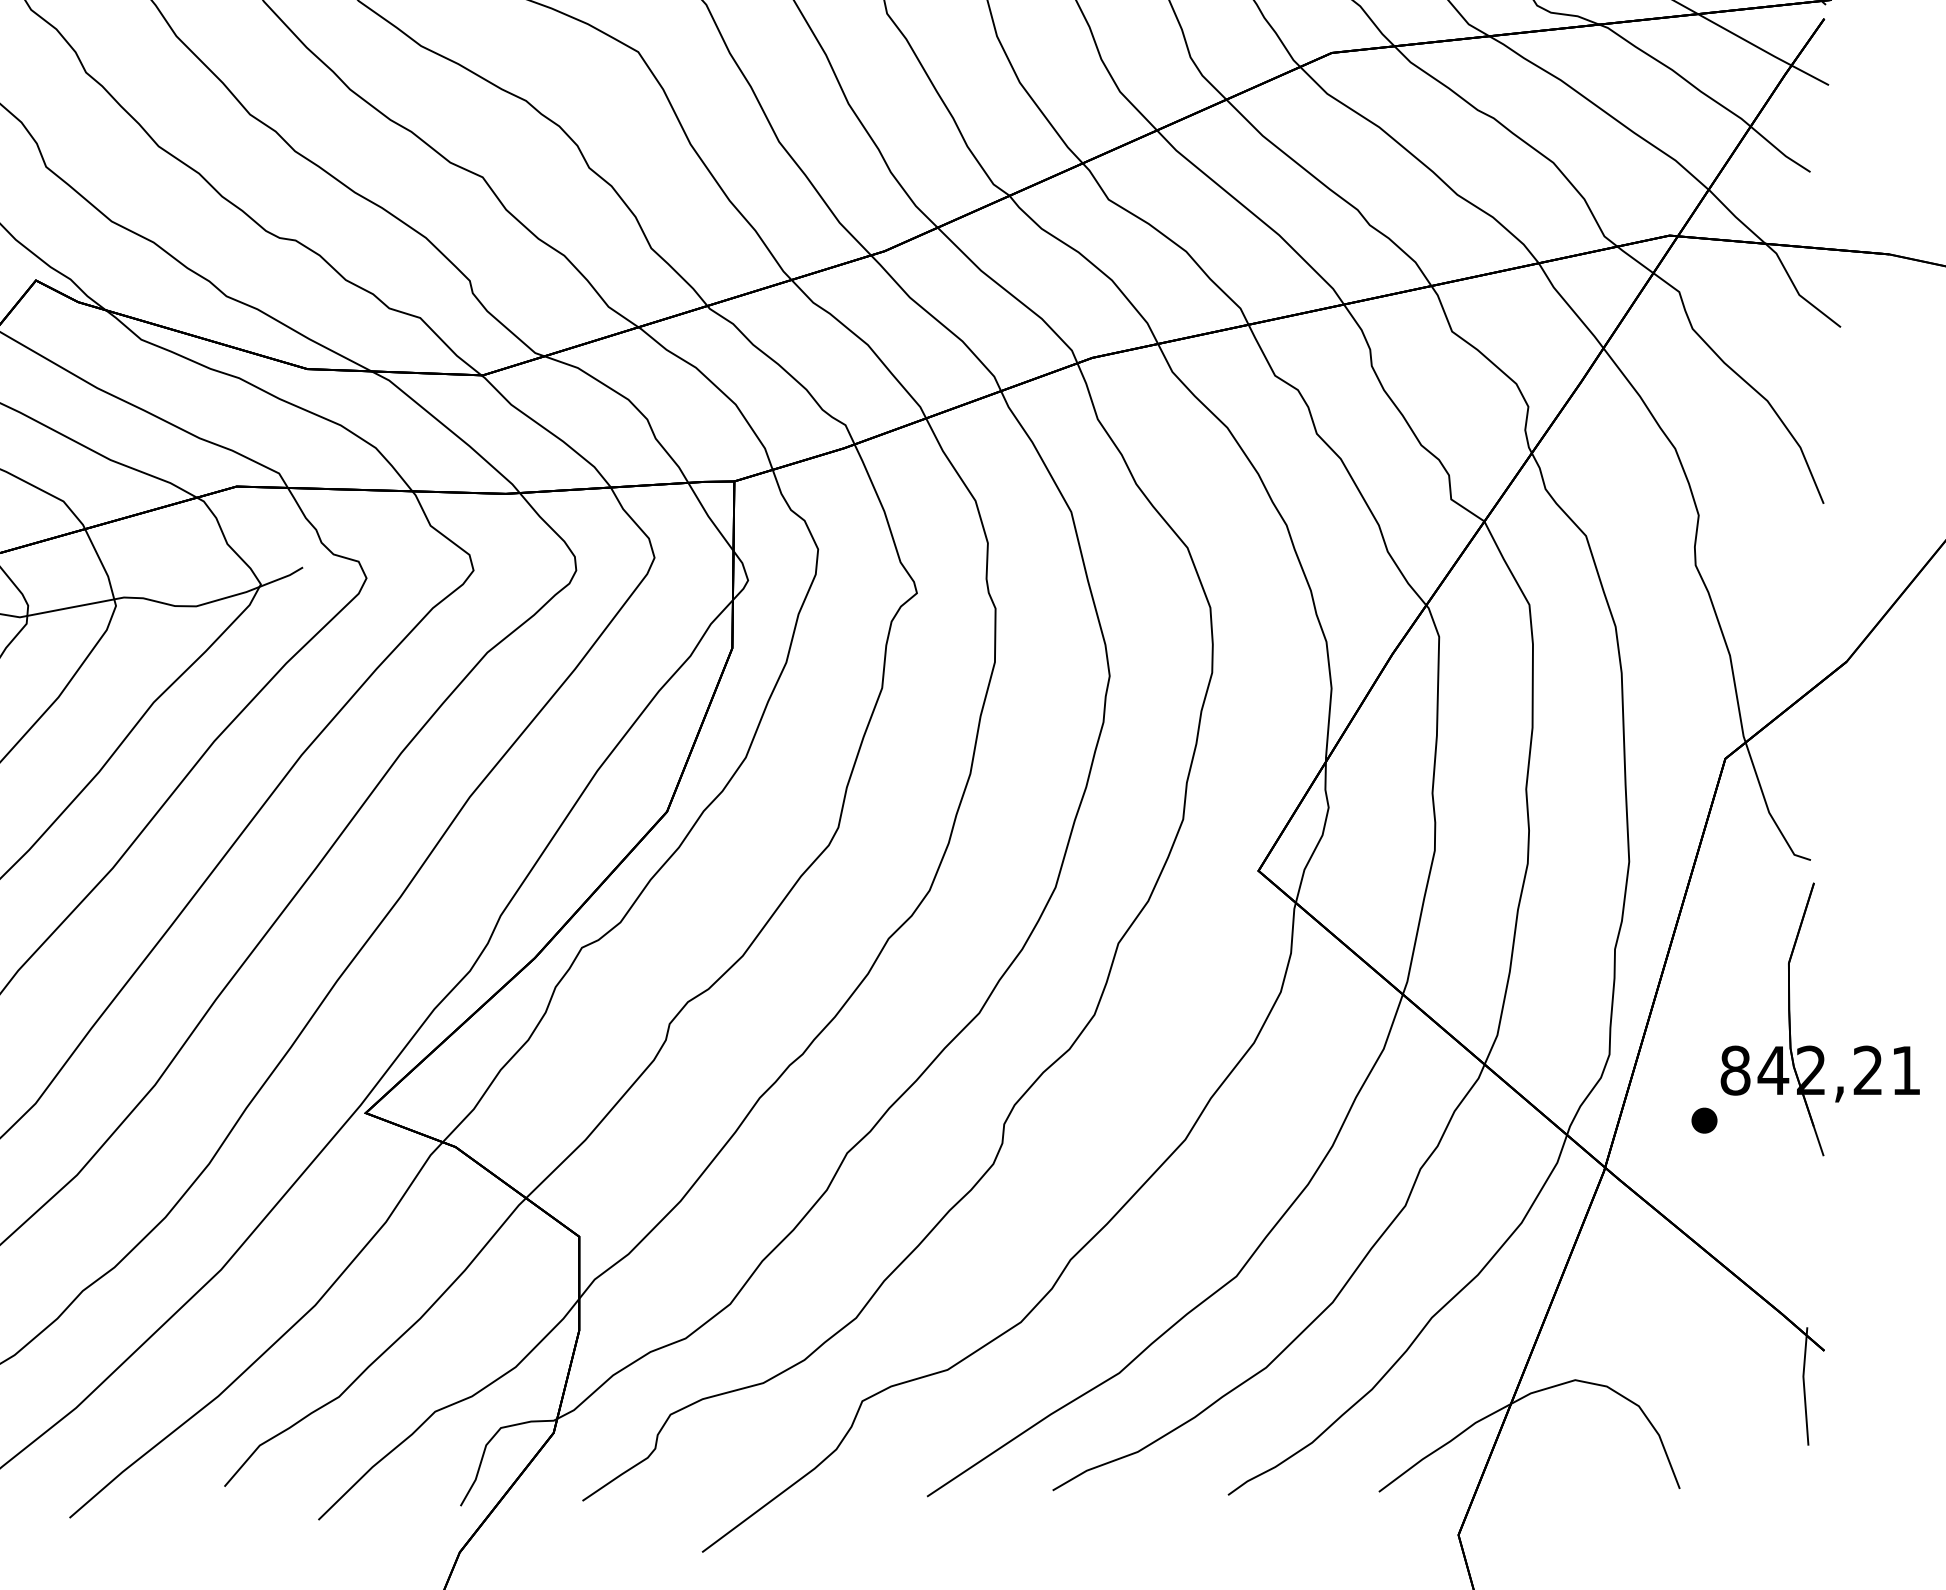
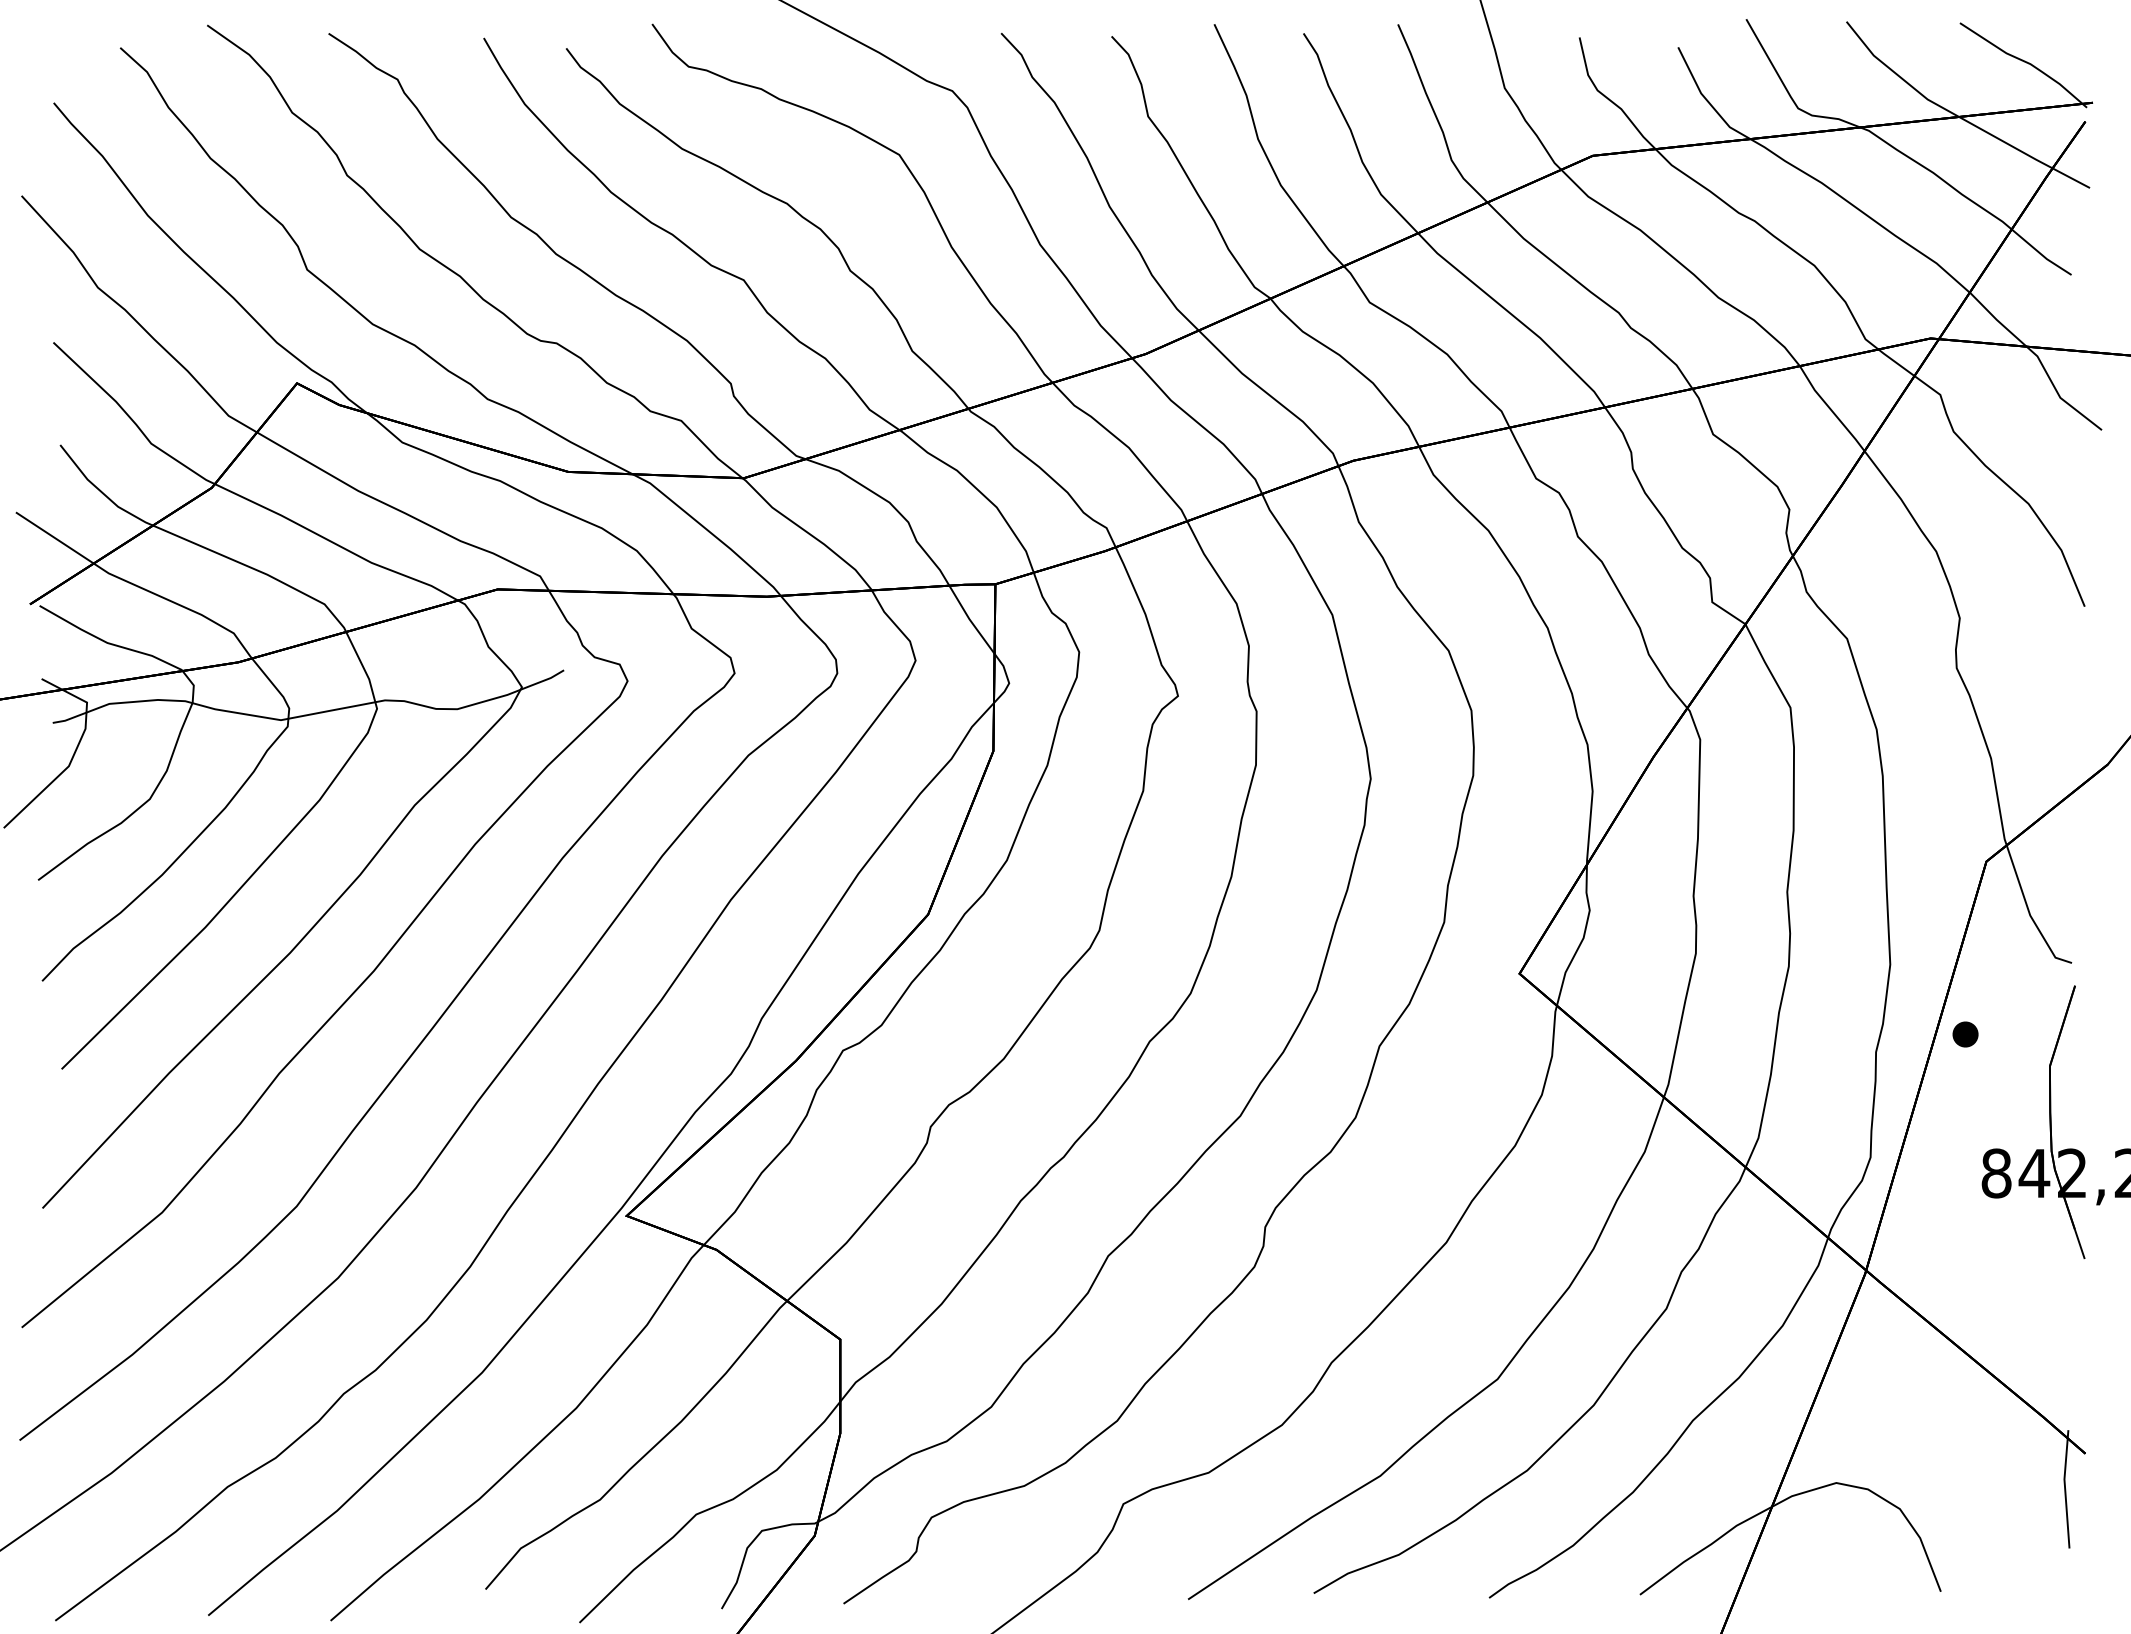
part: (1704, 1120) -> (1965, 1034), moved

